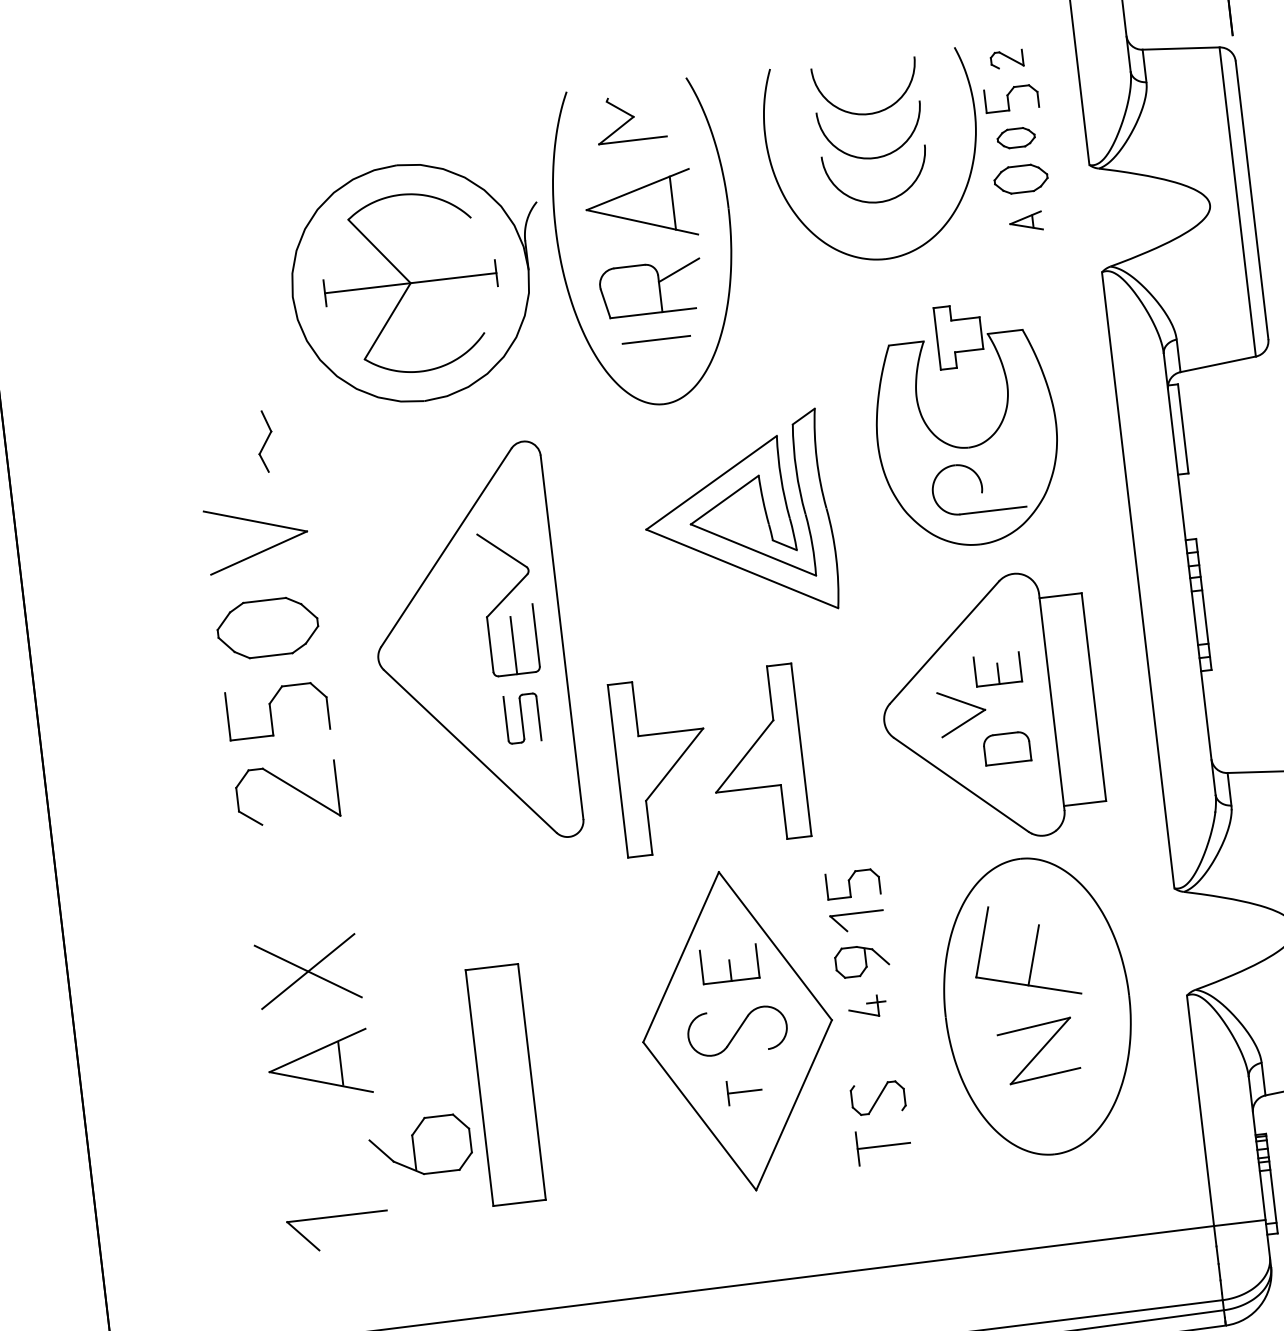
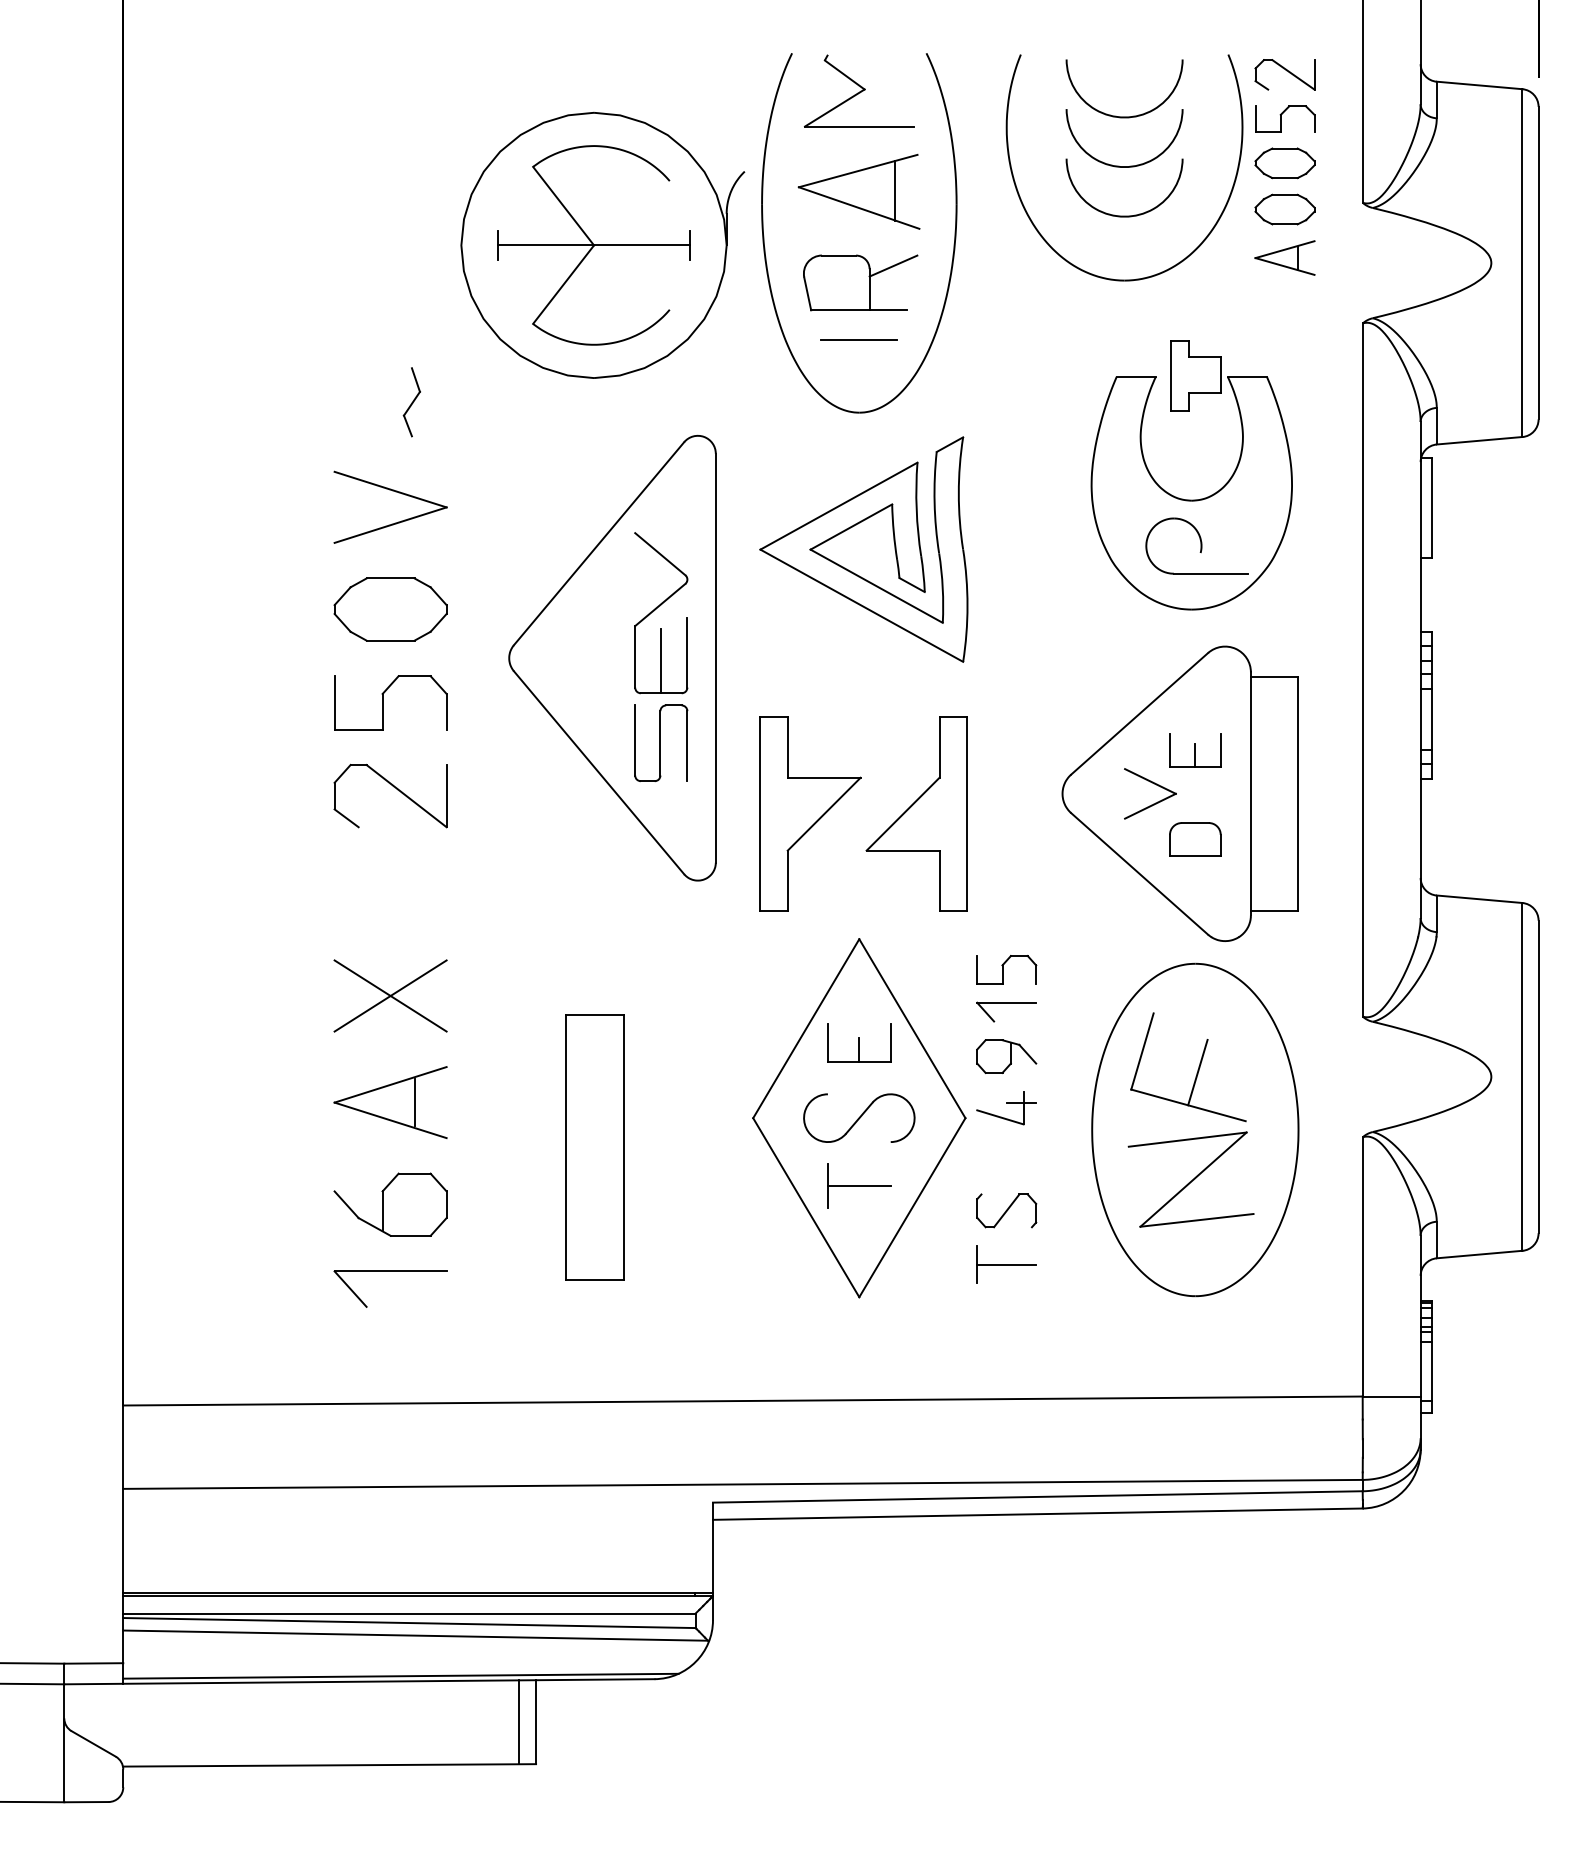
part: (1006, 59) -> (1284, 74), size x1.67
part: (630, 117) -> (859, 90), size x1.43
part: (1015, 138) -> (1284, 163), size x1.43
part: (1025, 221) -> (1284, 257), size x1.67
part: (723, 502) -> (849, 529), moved
part: (522, 717) -> (661, 742), size x1.43
part: (867, 1007) -> (1006, 1108), size x1.43
part: (1038, 1051) -> (1190, 1179), size x1.43
part: (744, 1091) -> (859, 1185), size x1.67
part: (420, 1146) -> (390, 1204), moved

